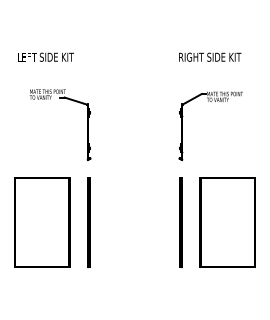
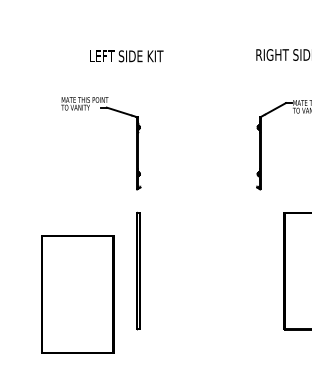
text: (45, 56) -> (126, 55), moved
part: (42, 222) -> (77, 294), moved
line: (180, 222) -> (258, 270), removed

